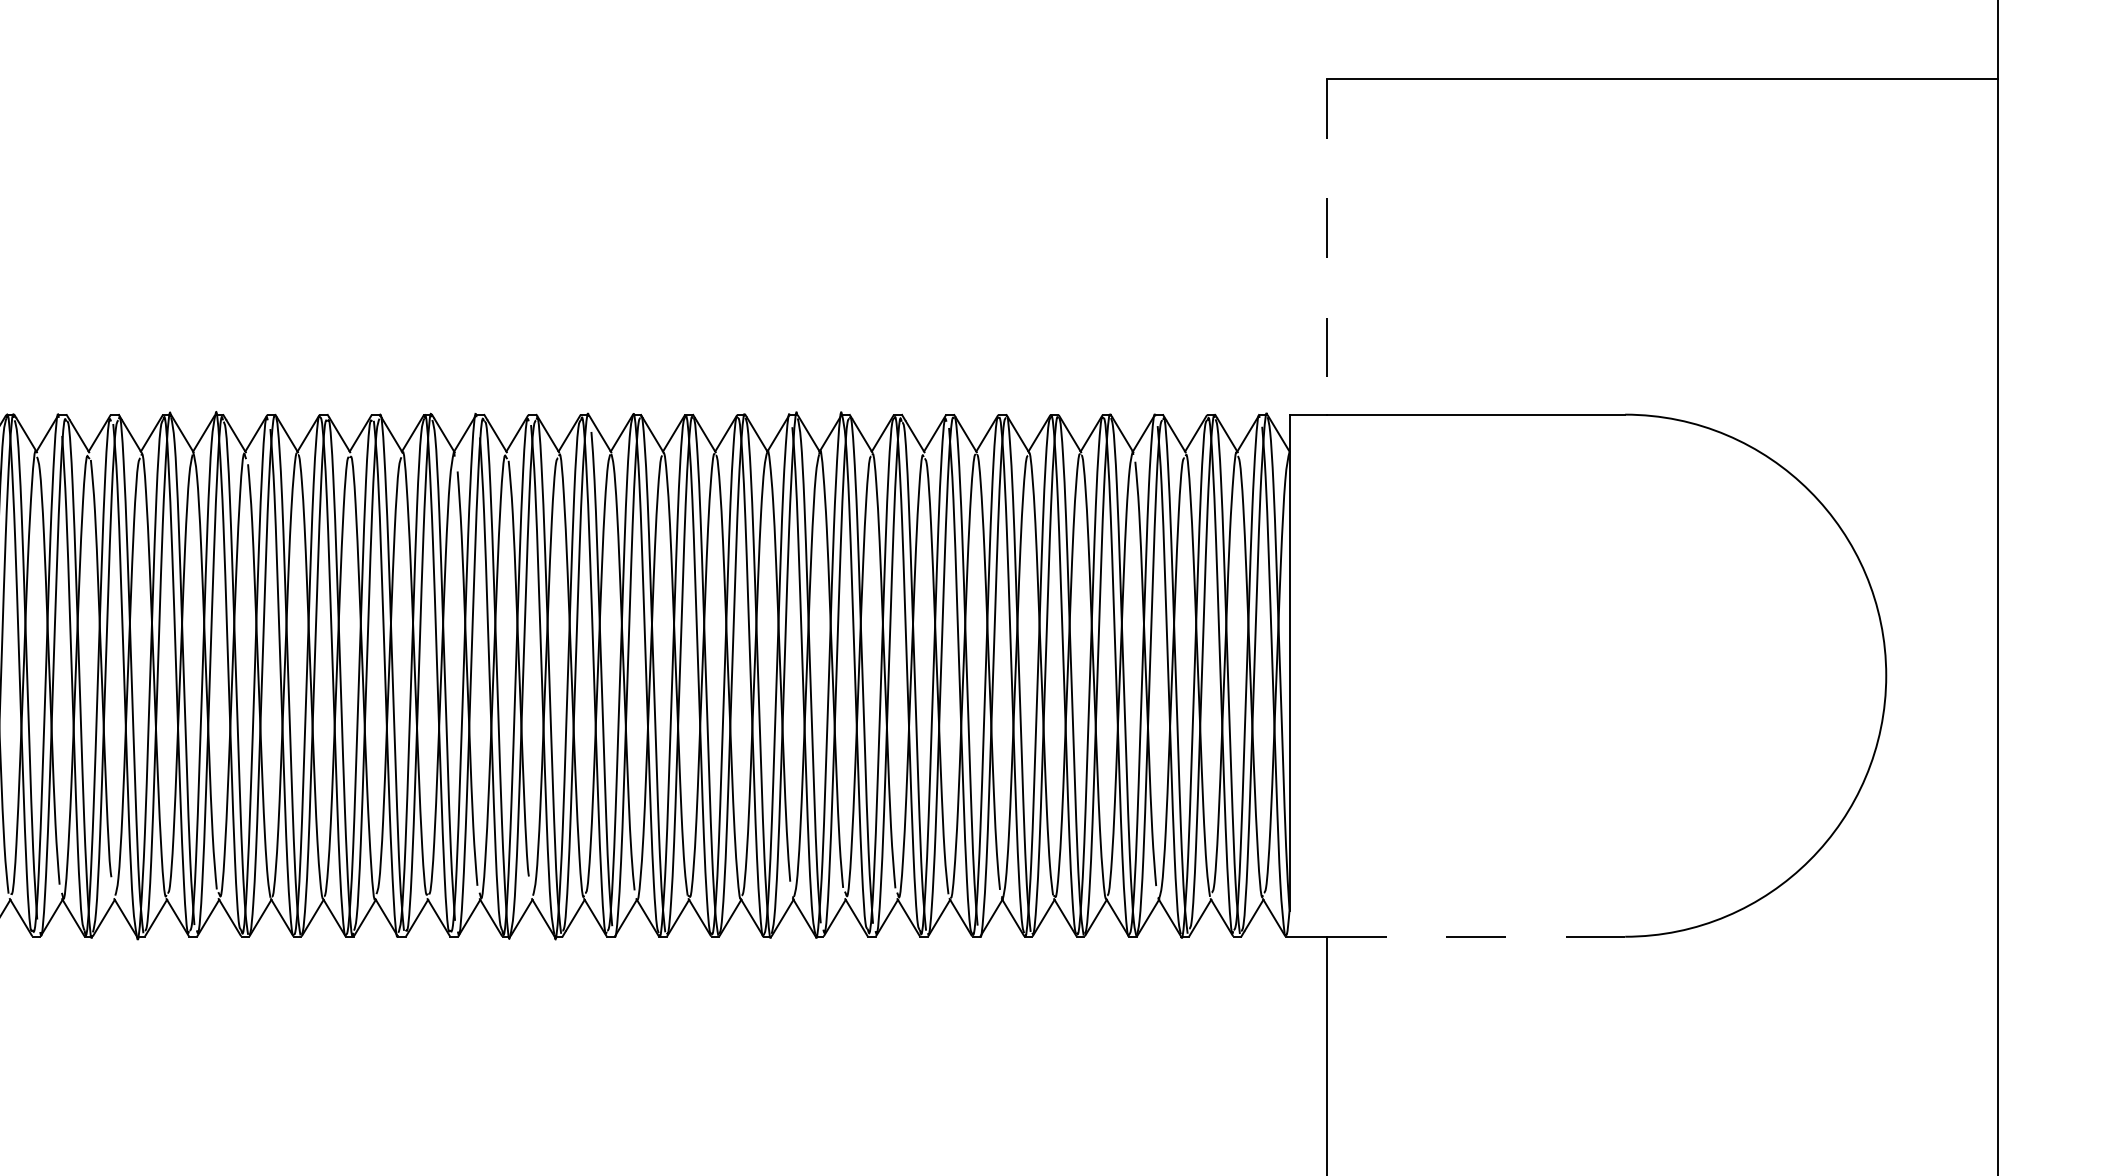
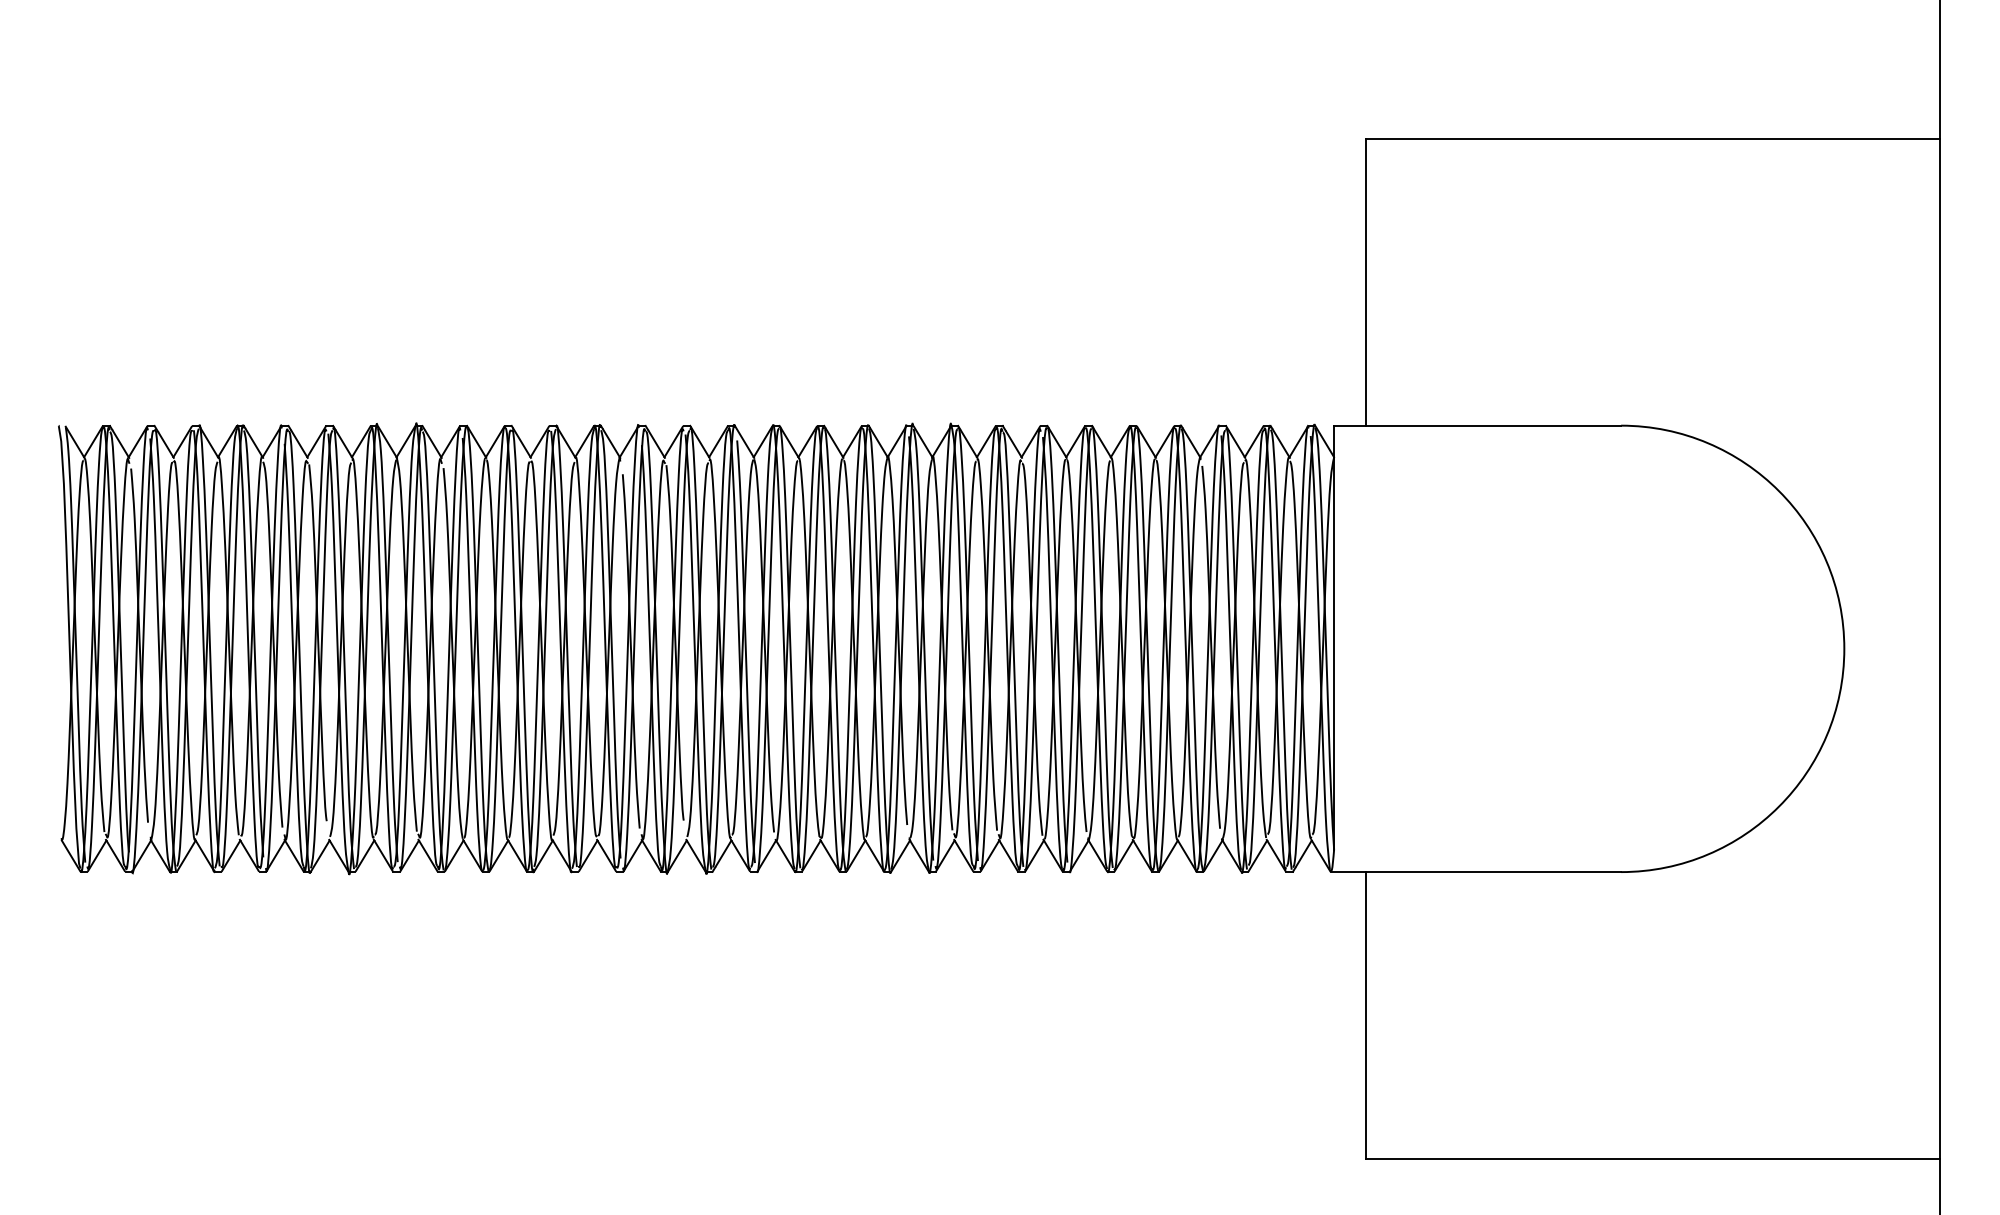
line: (1327, 247) -> (1366, 282), dashed -> solid
line: (1475, 937) -> (1493, 872), dashed -> solid

